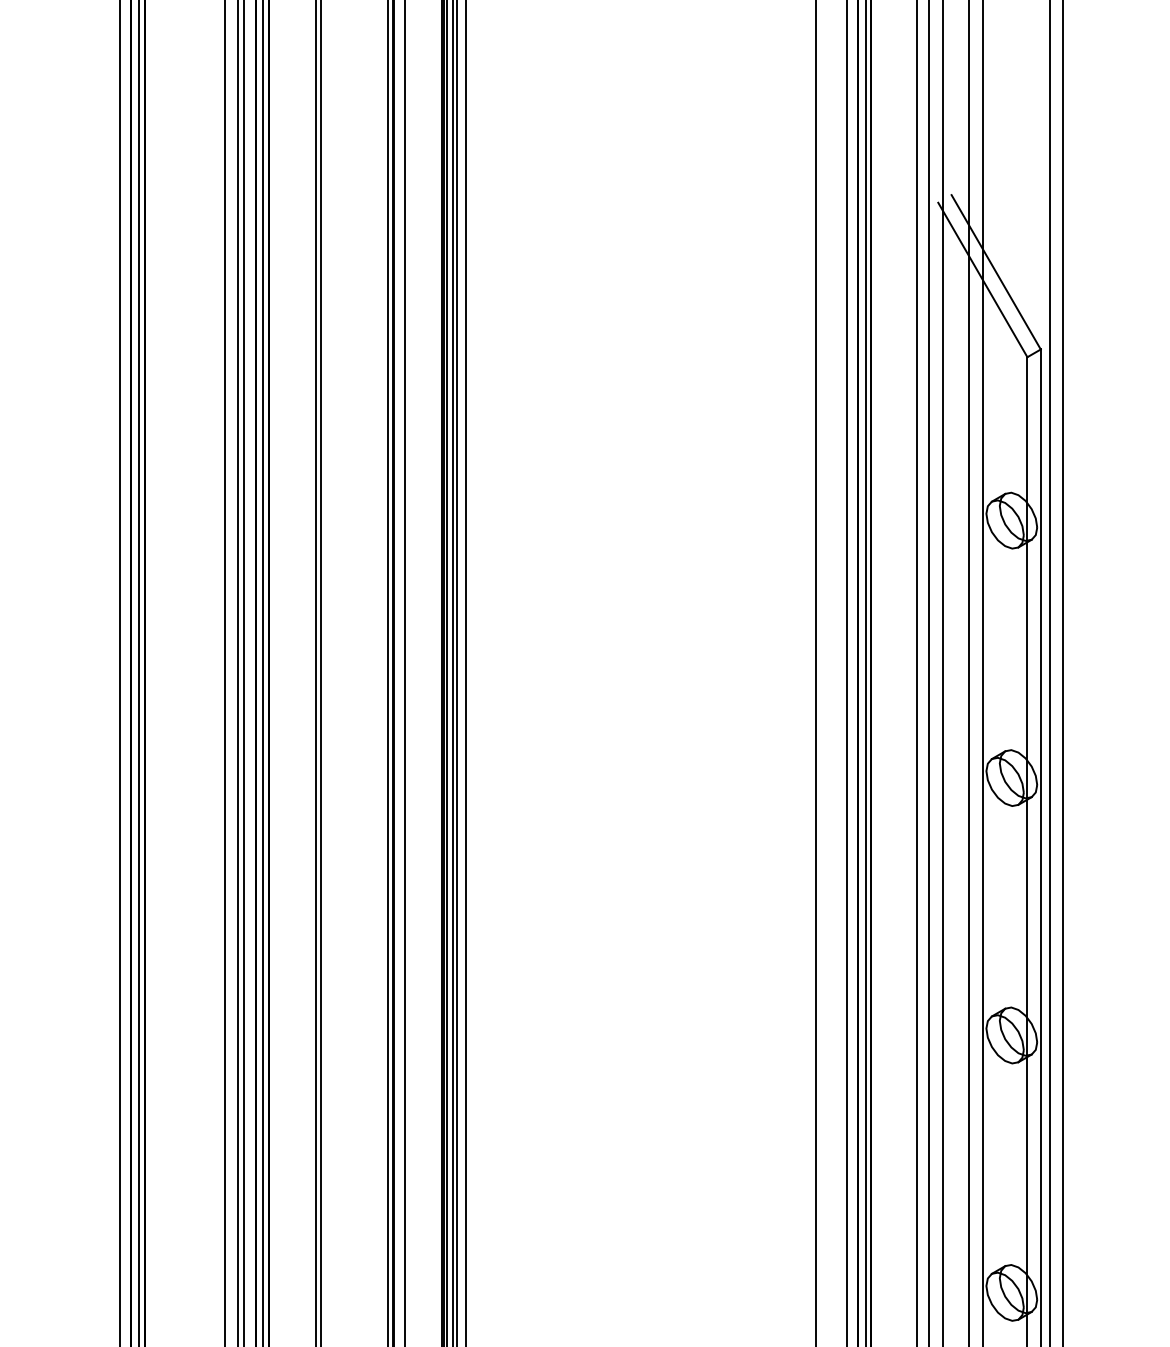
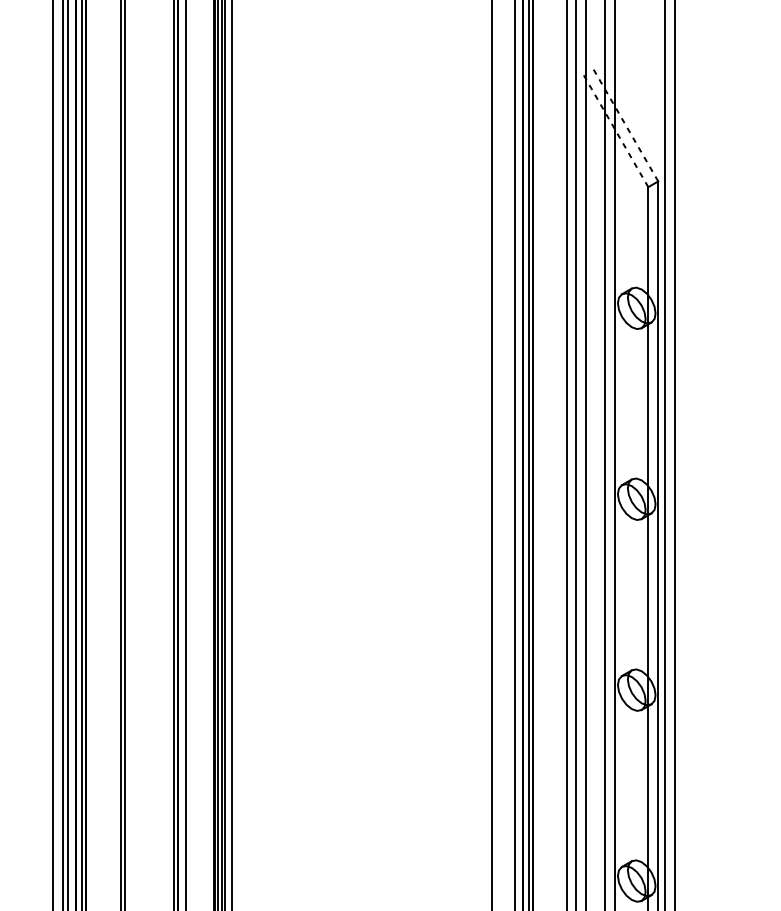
line: (995, 271) -> (624, 123), solid -> dashed
line: (982, 279) -> (615, 129), solid -> dashed

